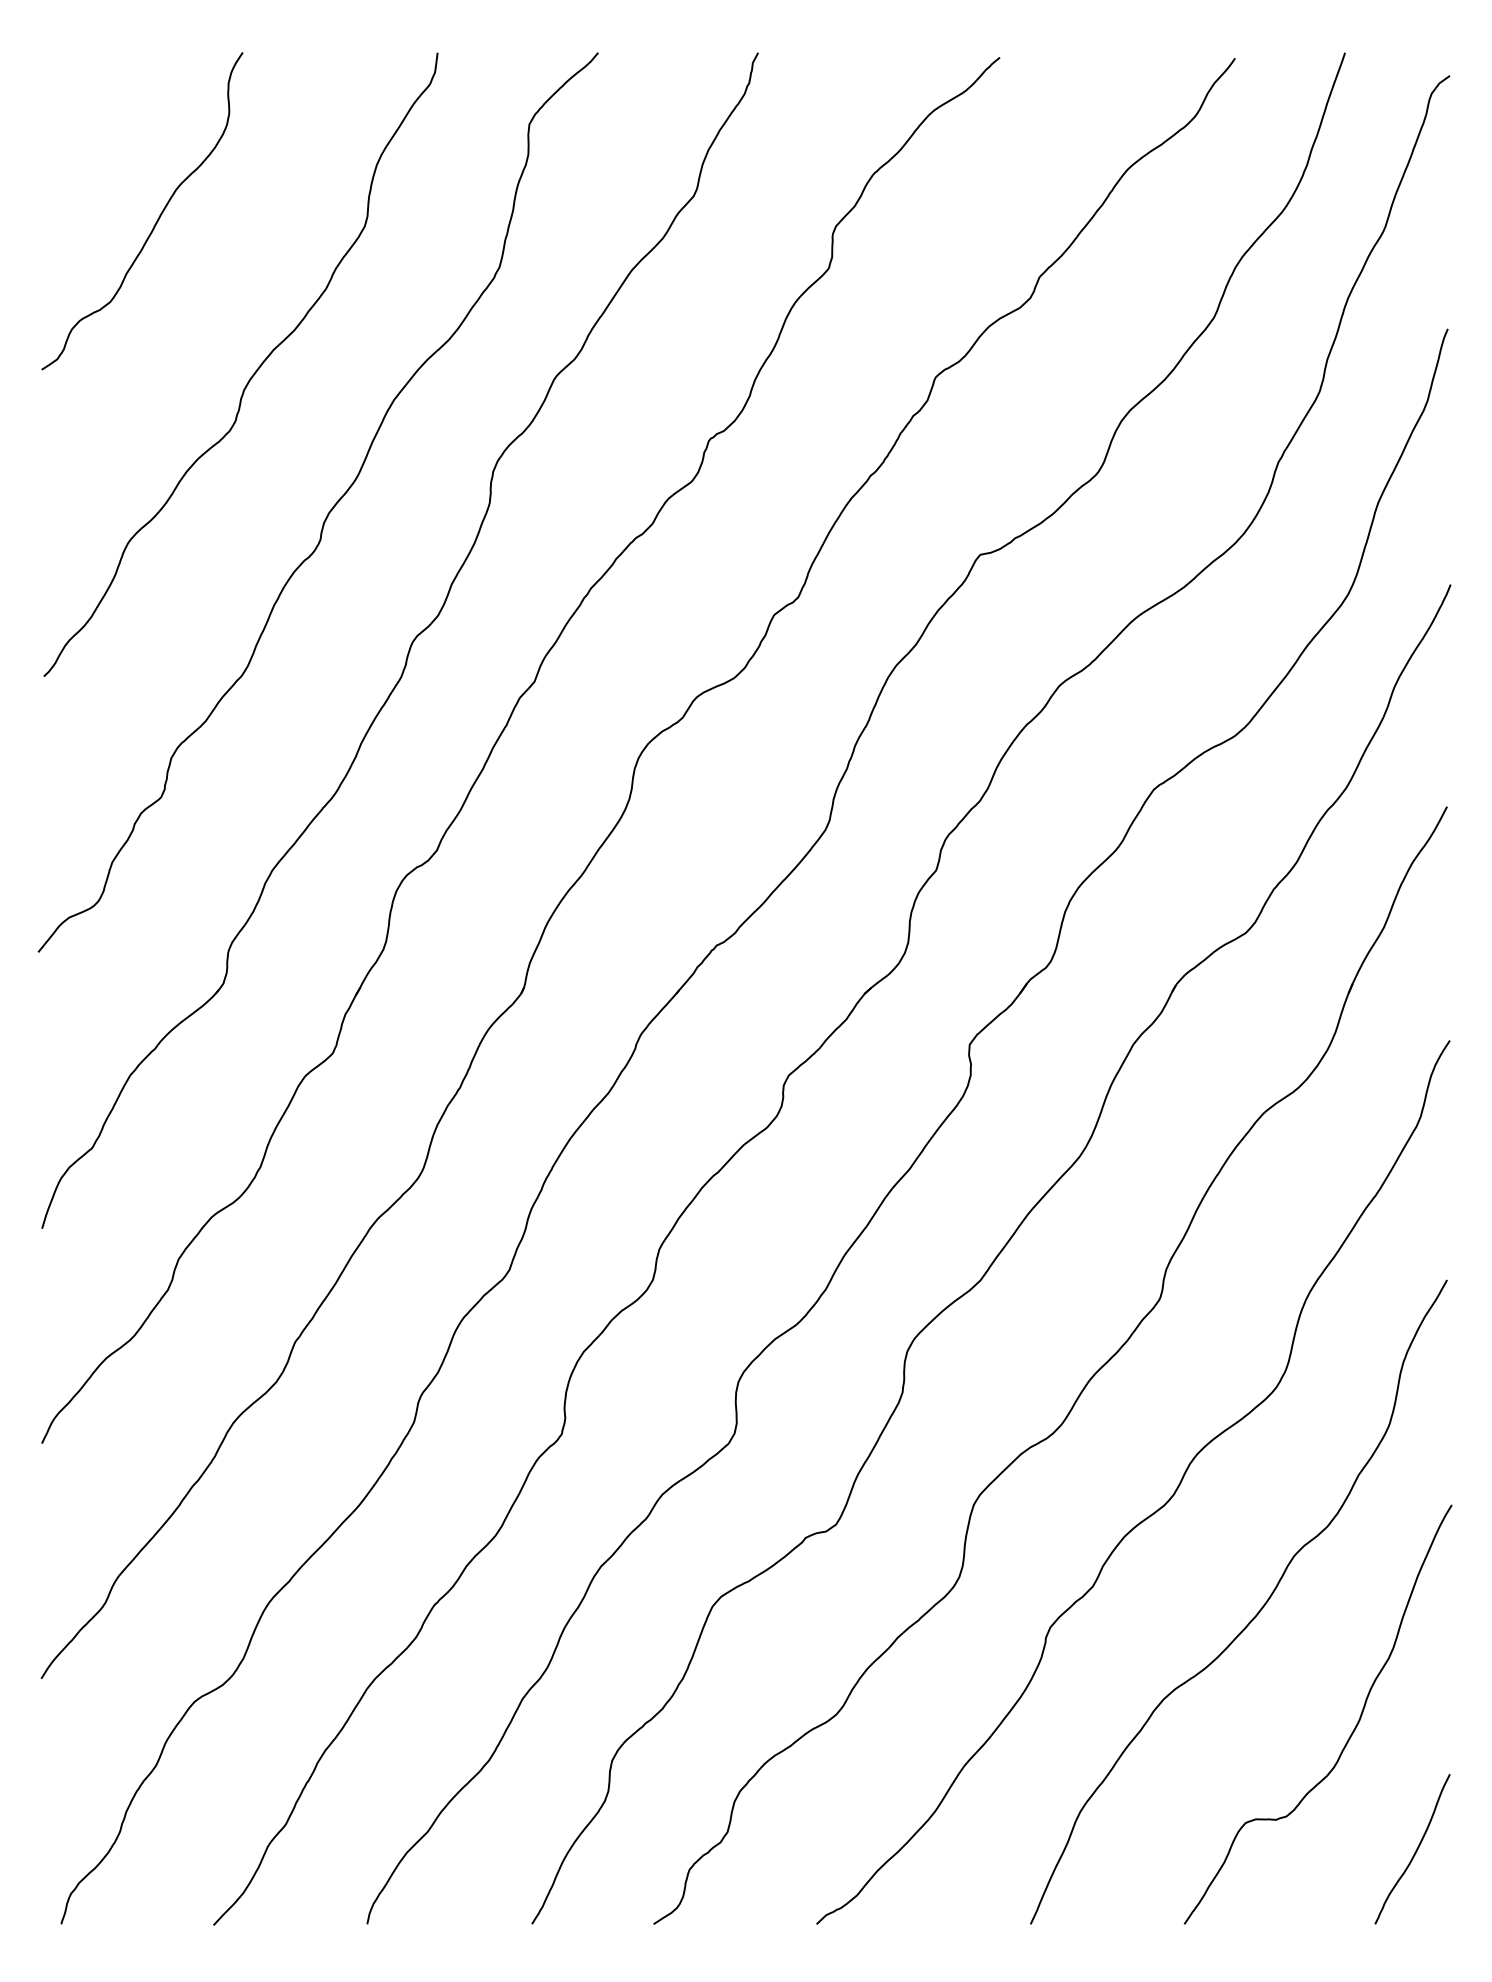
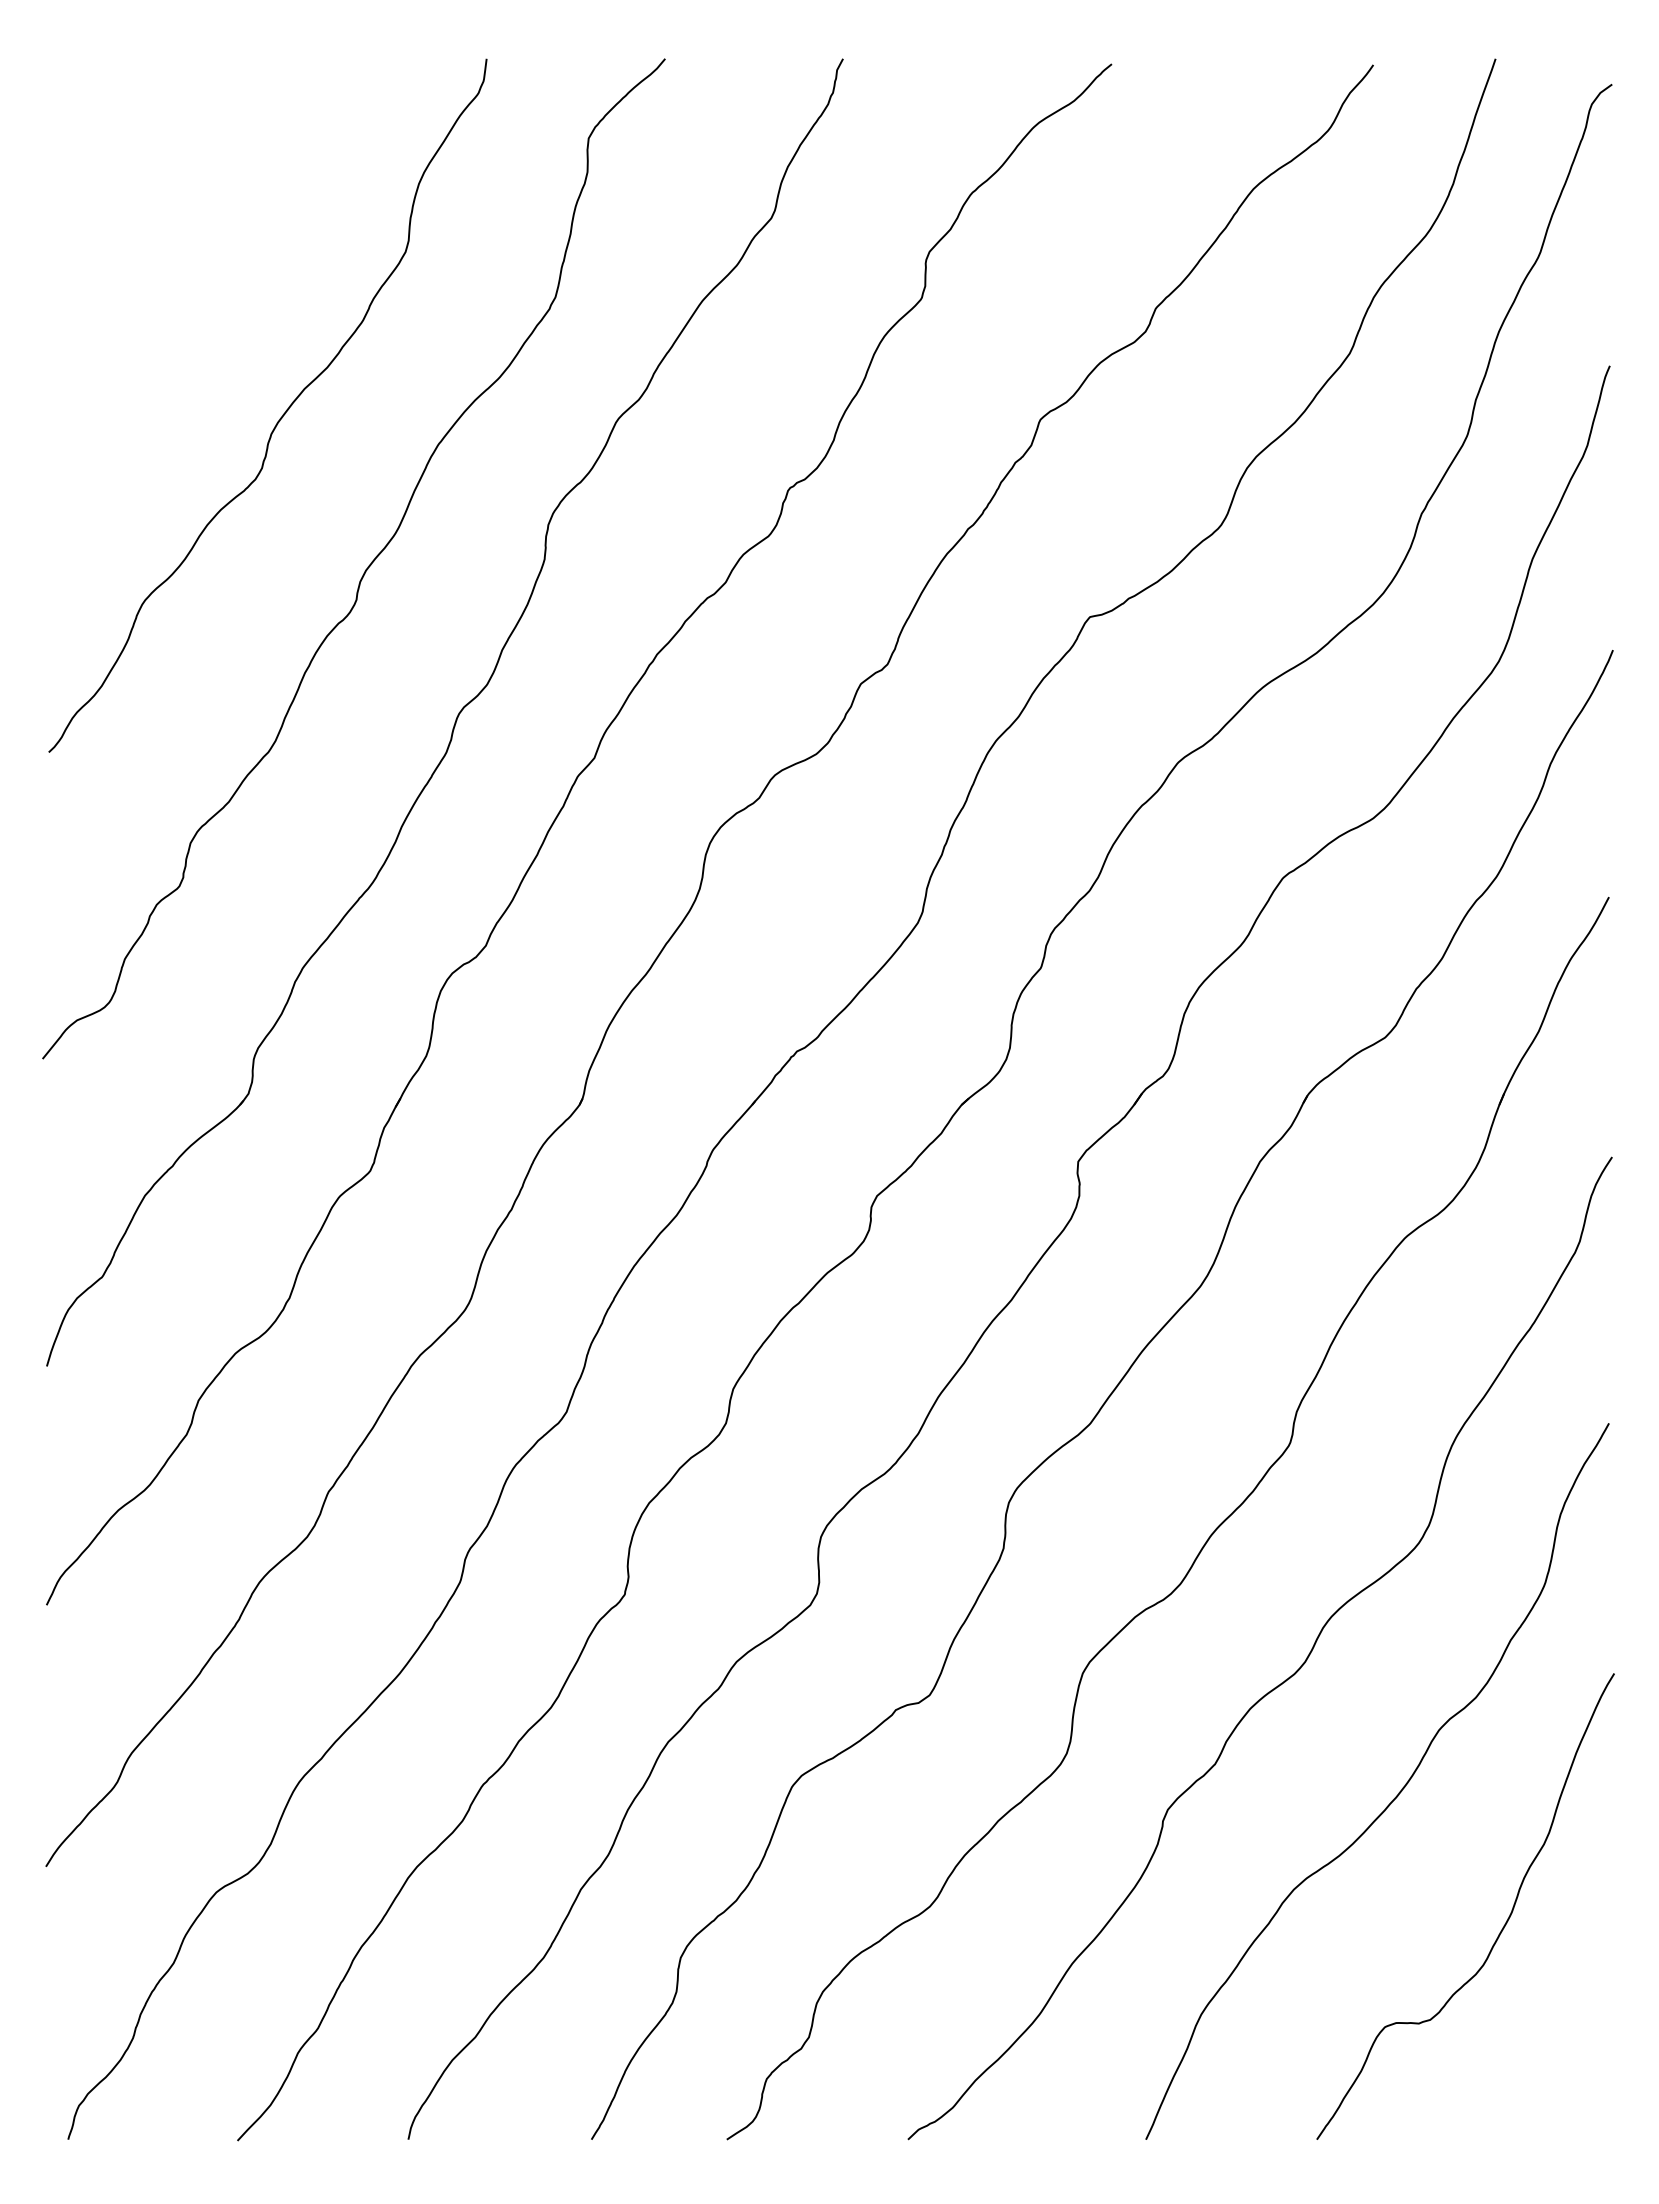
curve: (155, 221) -> (173, 246), removed
curve: (1416, 1849) -> (1574, 2056), removed

